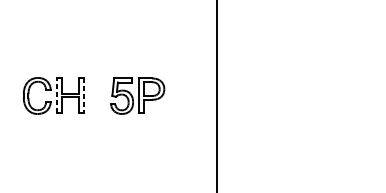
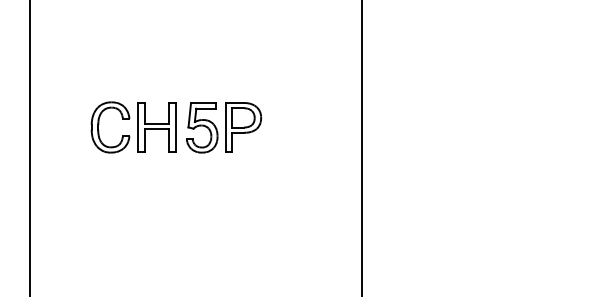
line: (57, 95) -> (138, 126), dashed -> solid
line: (83, 95) -> (175, 127), dashed -> solid
part: (137, 95) -> (223, 127), moved

